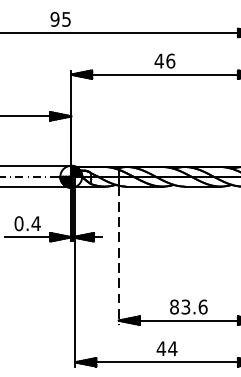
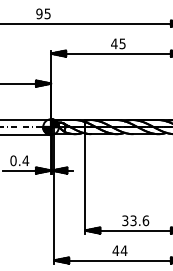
text: (170, 60) -> (122, 43), 46 -> 45
line: (119, 255) -> (85, 183), dashed -> solid
text: (174, 306) -> (125, 220), 83.6 -> 33.6

